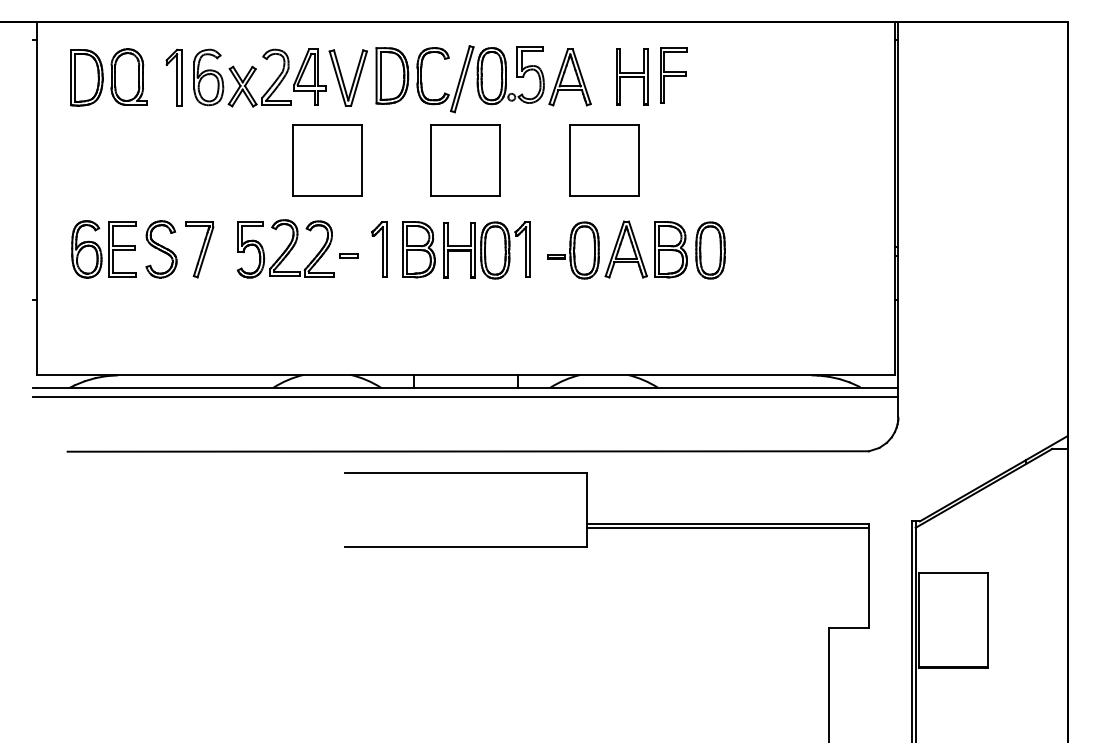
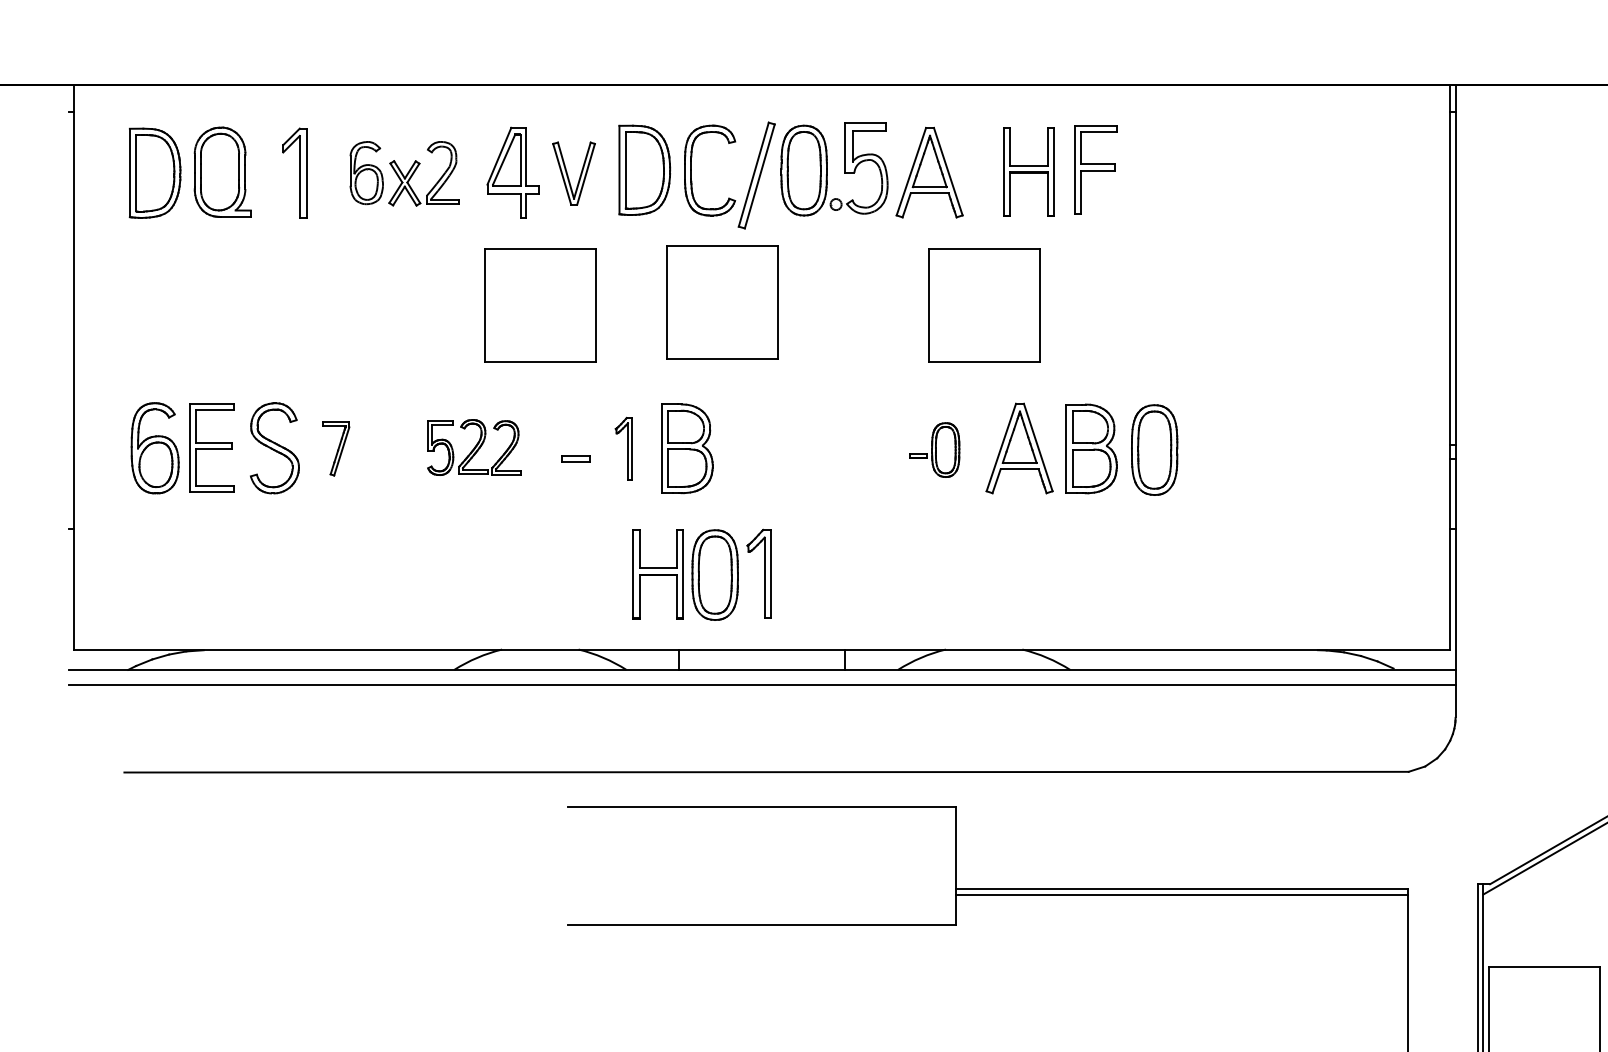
part: (242, 77) -> (404, 172), size x0.7
part: (347, 77) -> (572, 172), size x0.7
part: (465, 160) -> (721, 302), moved
part: (285, 248) -> (473, 446), size x0.6
part: (199, 249) -> (335, 448), size x0.6
part: (379, 249) -> (624, 448), size x0.7
part: (486, 250) -> (701, 575), moved
part: (573, 250) -> (935, 450), size x0.6

